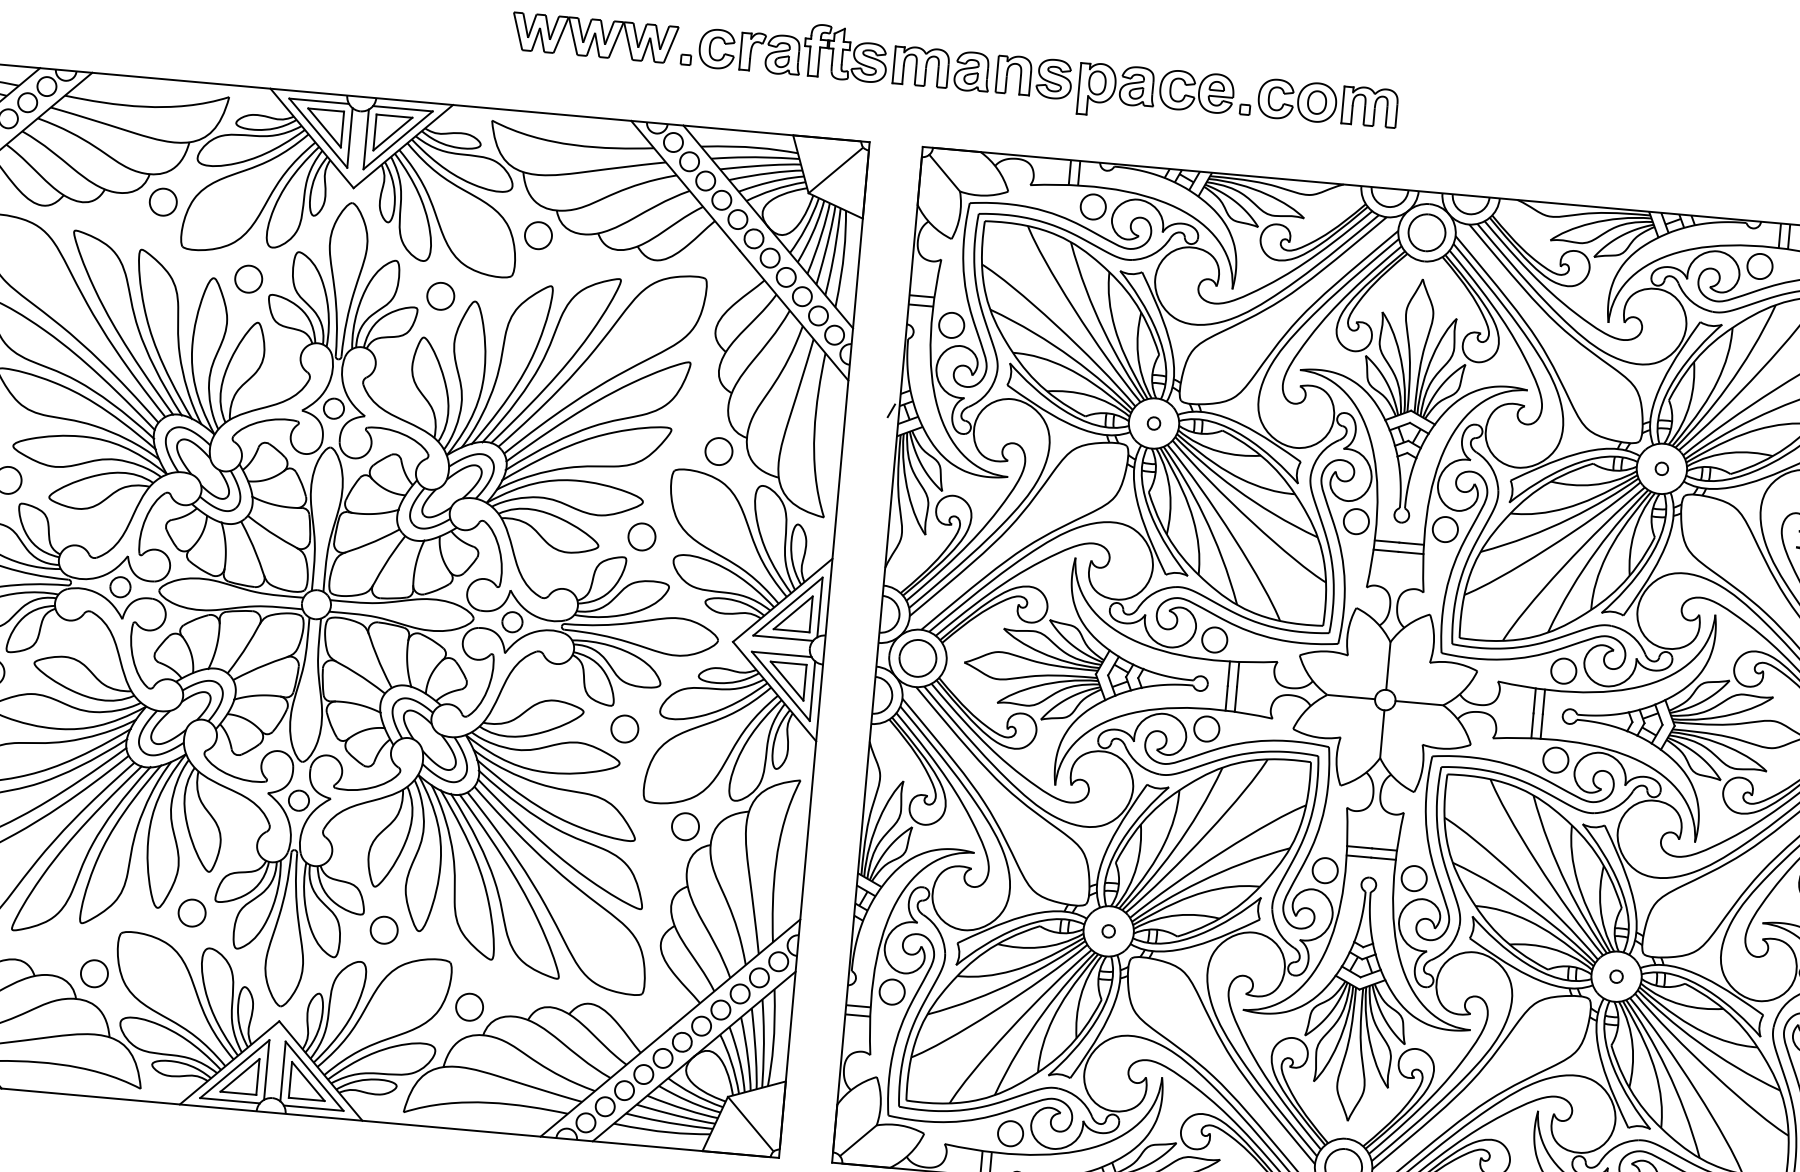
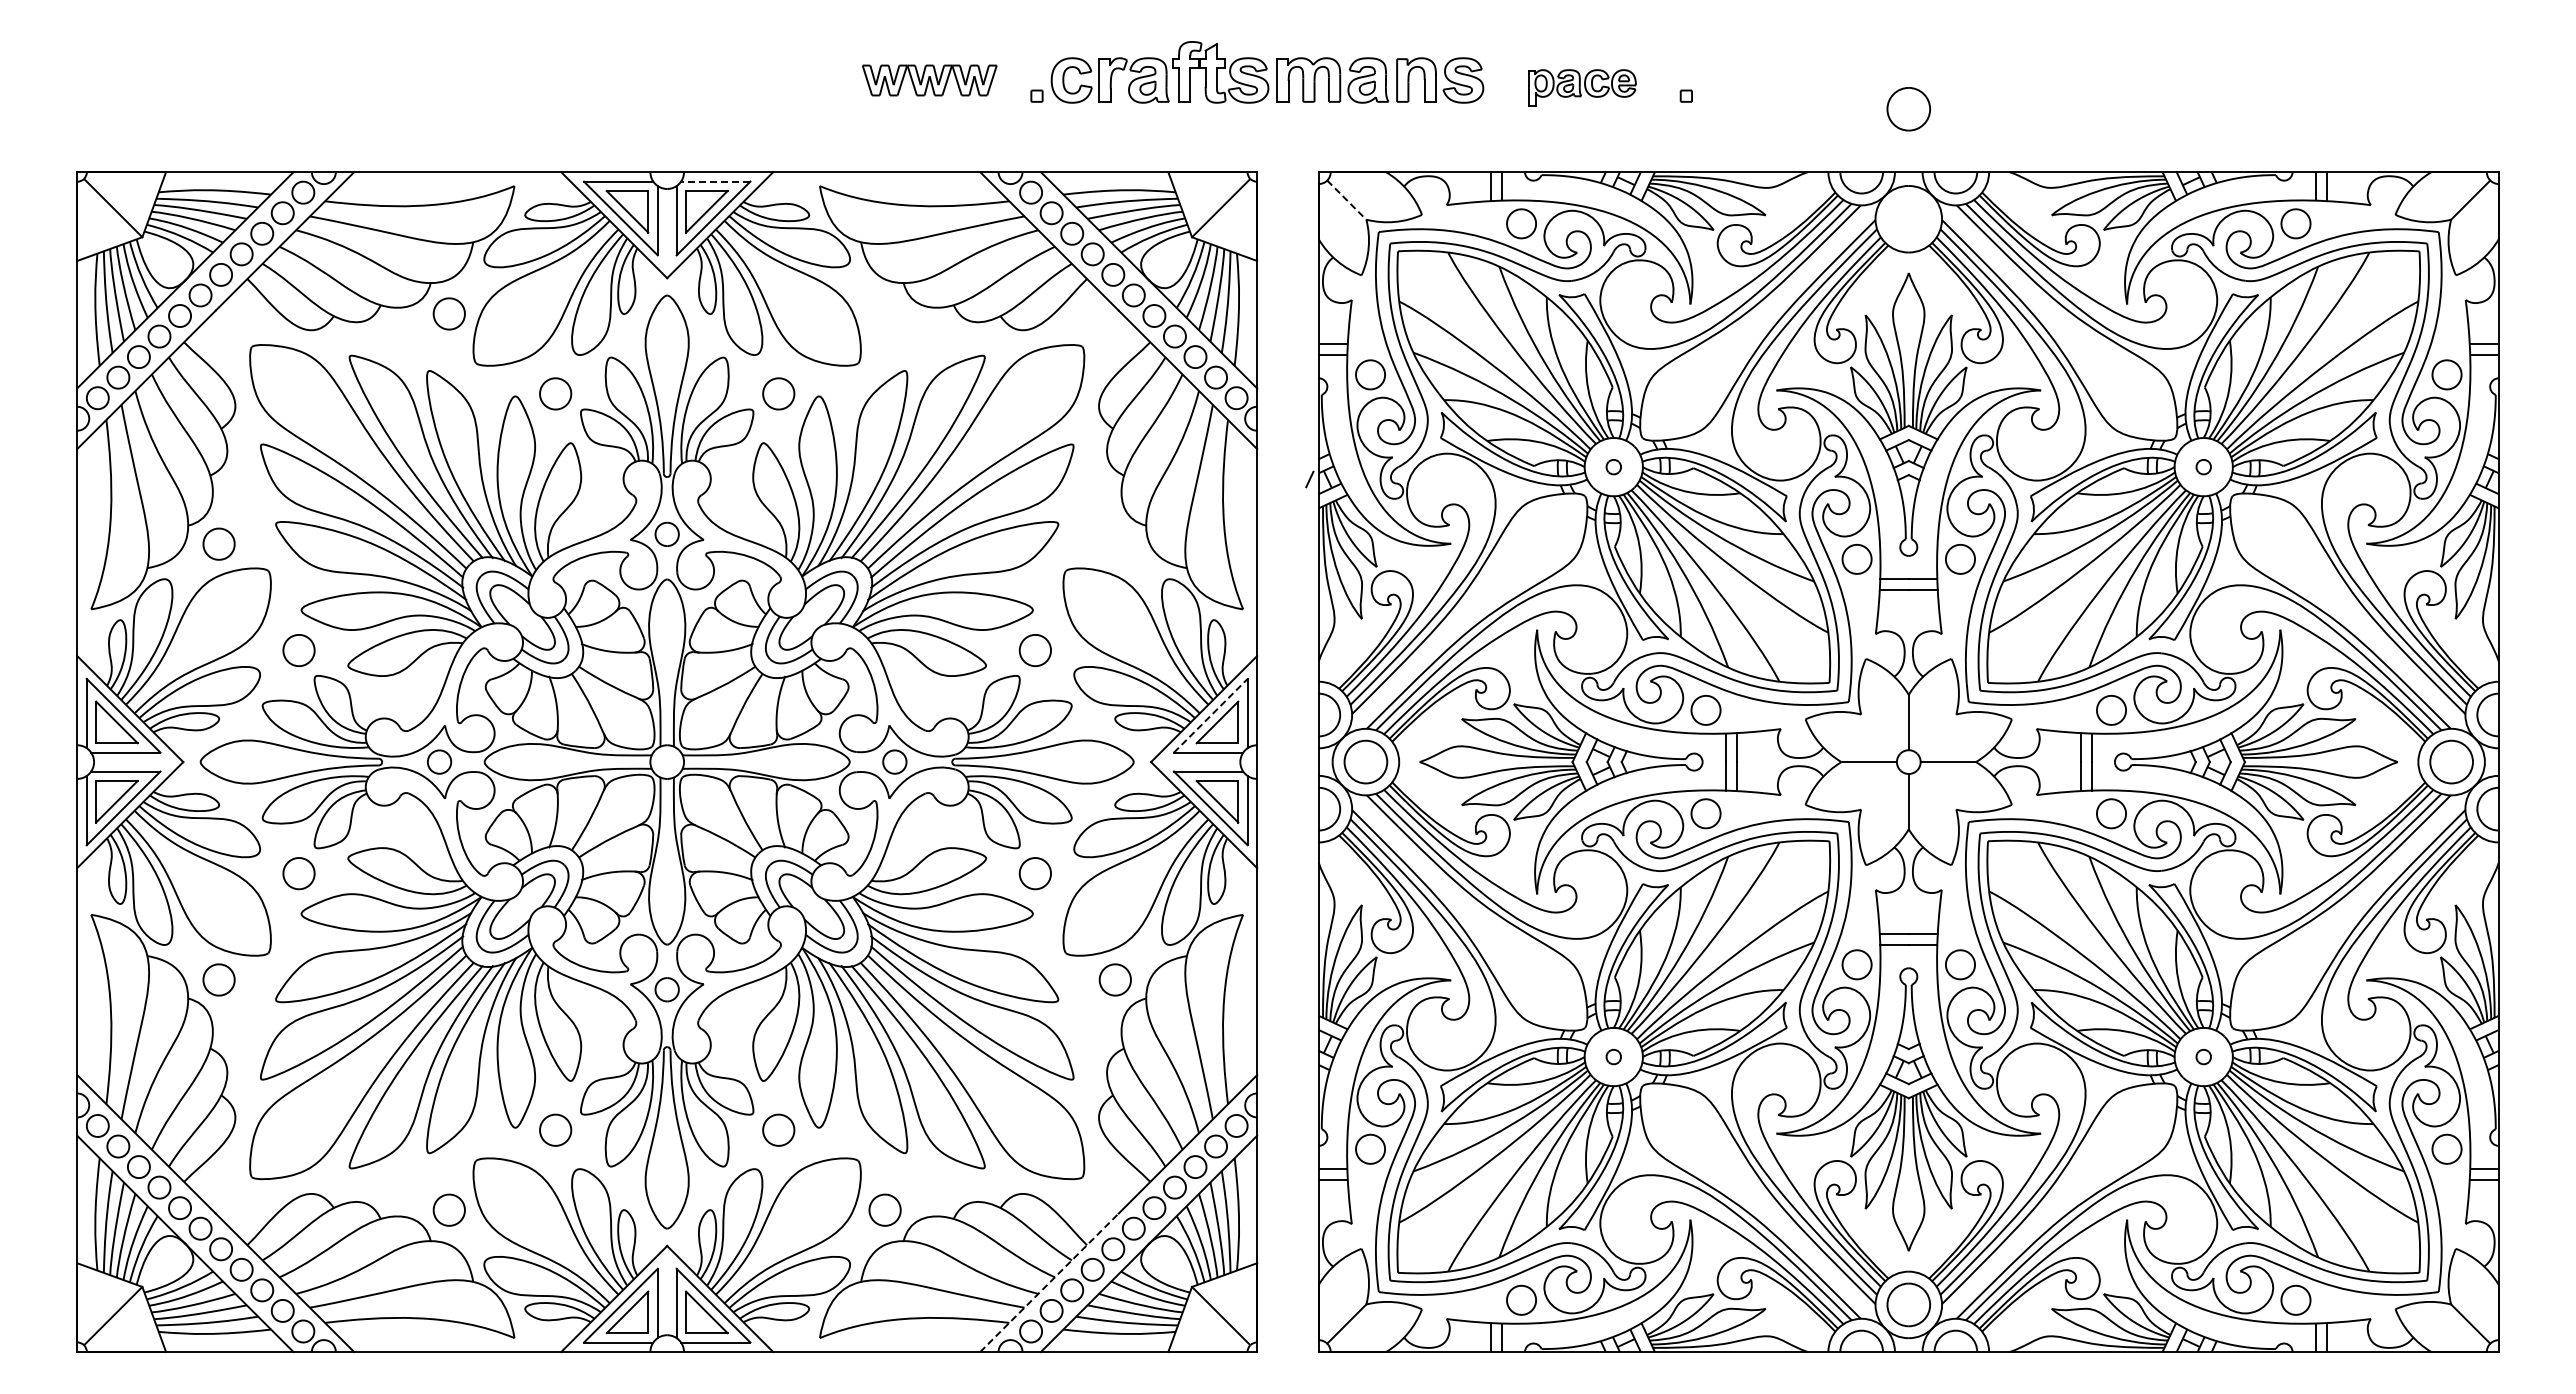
part: (594, 38) -> (929, 80), size x0.7
part: (1156, 94) -> (1582, 87), size x0.6
part: (1328, 103) -> (1781, 80), removed
line: (402, 108) -> (715, 181), solid -> dashed
line: (944, 173) -> (1346, 200), solid -> dashed
part: (1426, 232) -> (1908, 109), moved
part: (537, 235) -> (884, 313), removed
part: (718, 450) -> (1114, 543), removed
line: (788, 606) -> (1211, 715), solid -> dashed
line: (605, 1082) -> (1049, 1282), solid -> dashed

